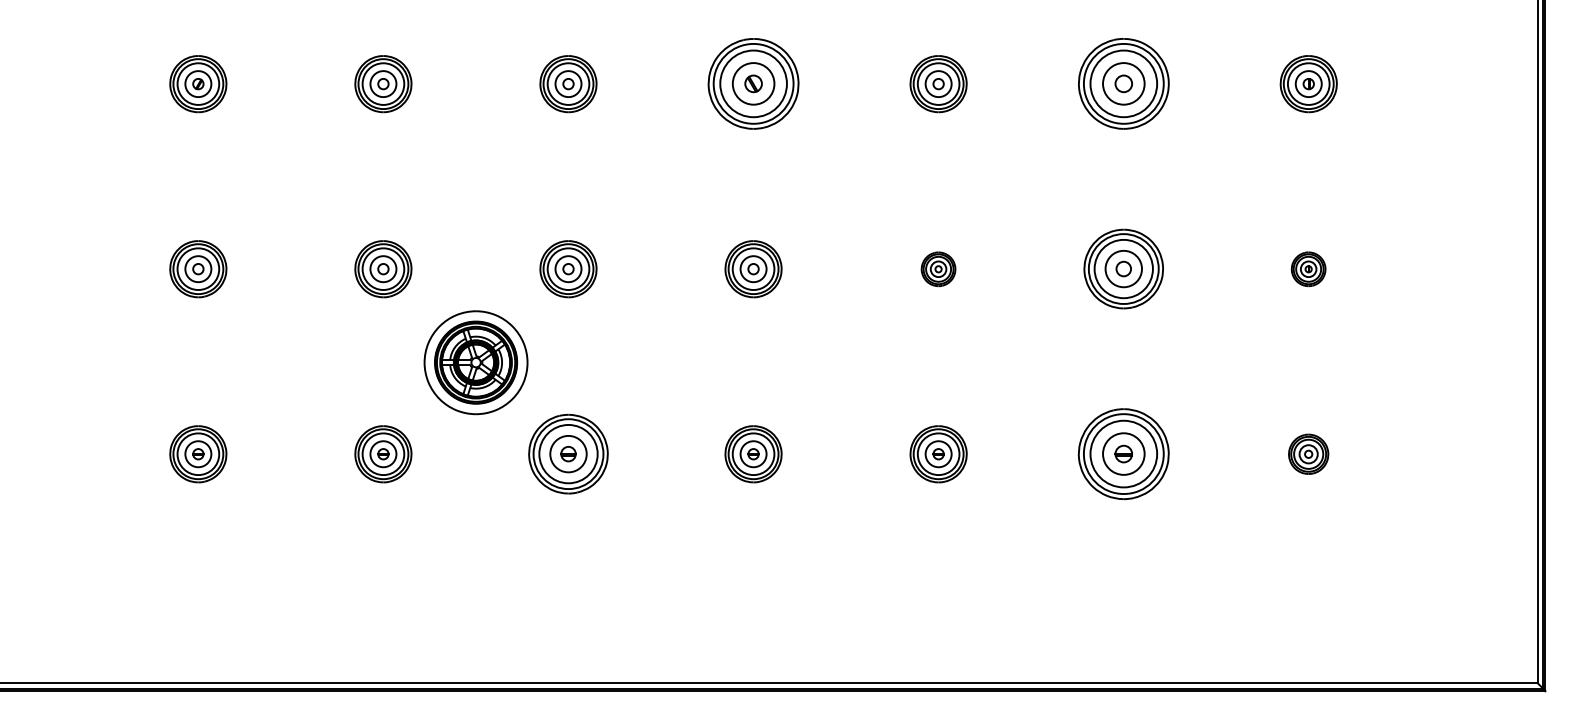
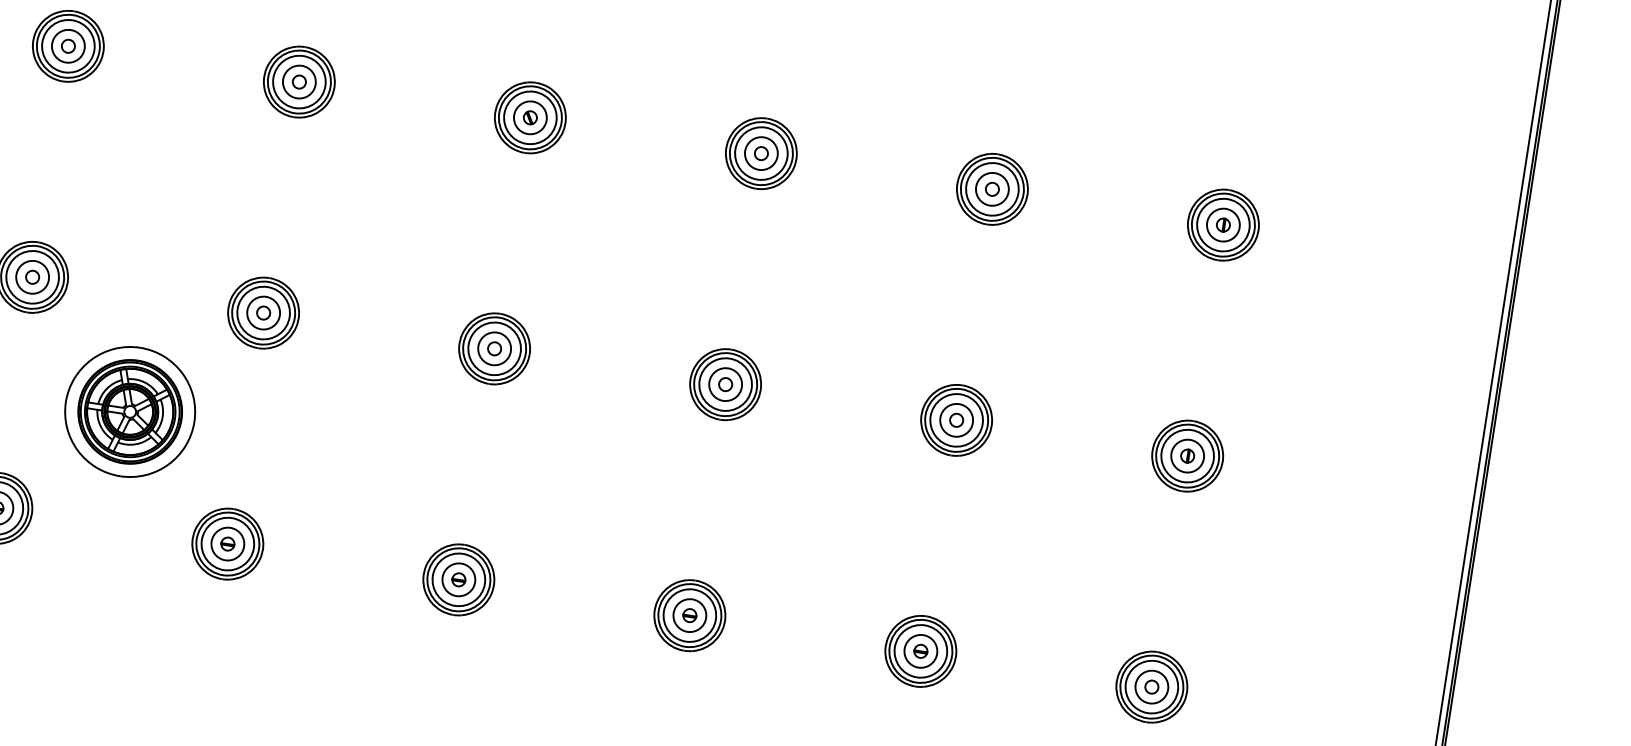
part: (753, 84) -> (530, 118), size x0.62
part: (1123, 84) -> (992, 189), size x0.62
part: (938, 269) -> (725, 384), size x1.67
part: (1123, 269) -> (956, 420), size x0.71
part: (1308, 269) -> (1187, 456), size x1.67
part: (568, 454) -> (227, 544), size x0.71
part: (1123, 454) -> (920, 651), size x0.62
part: (1308, 454) -> (1151, 687), size x1.43

